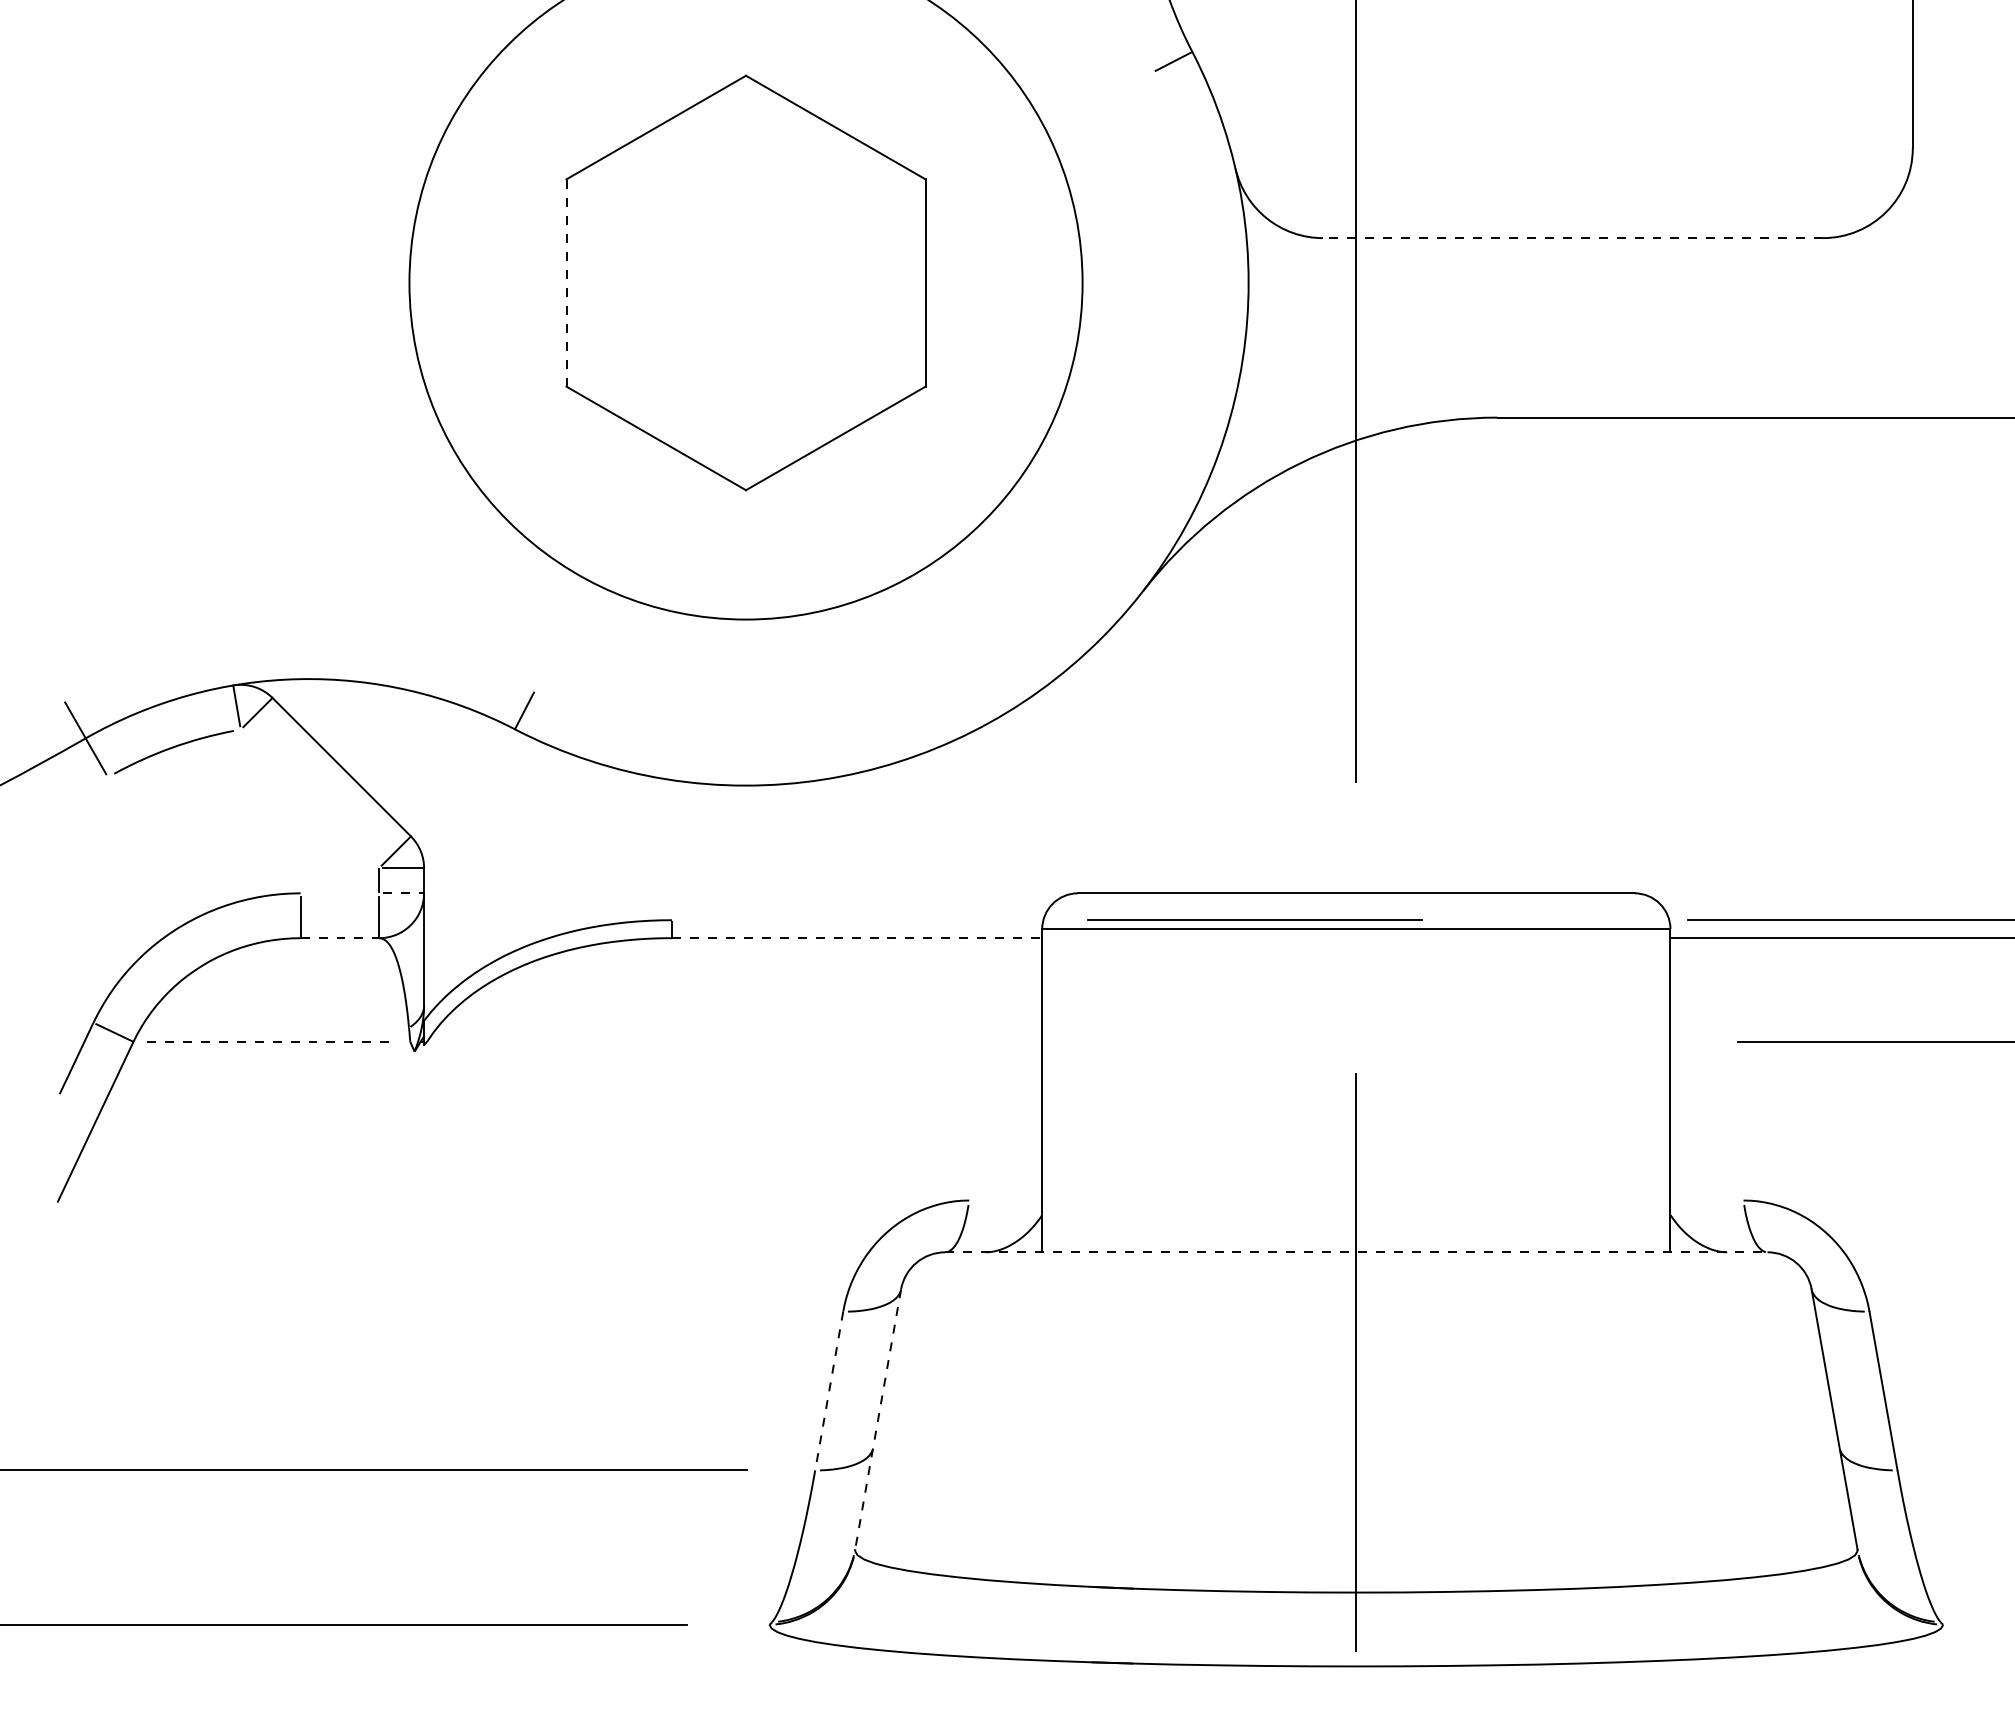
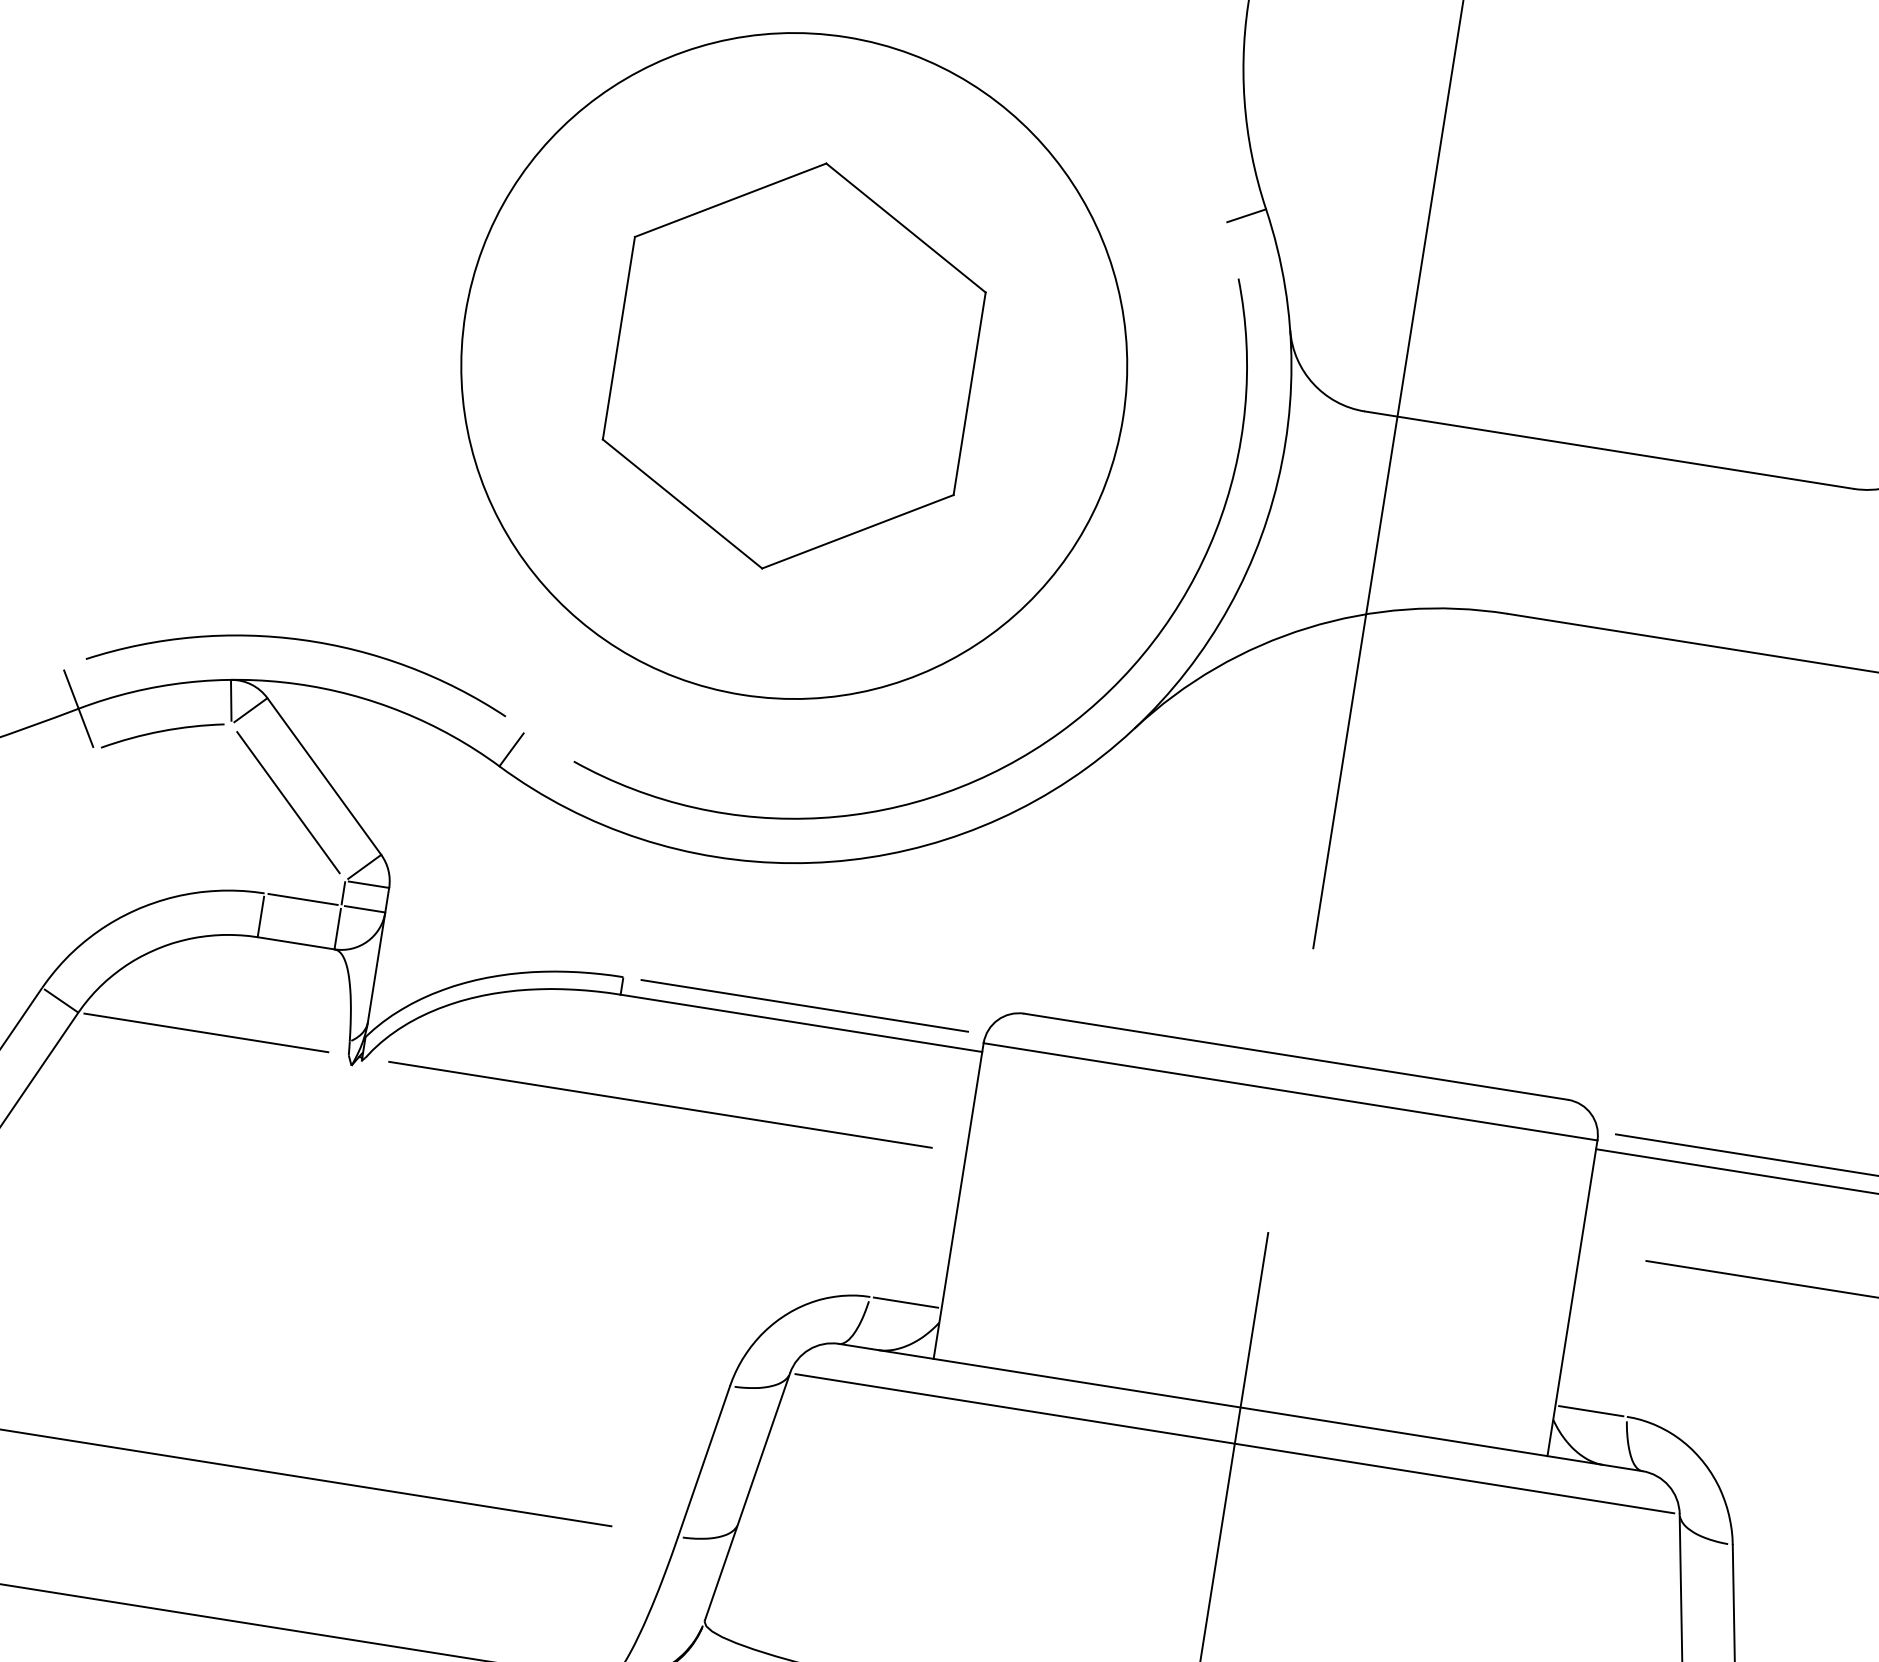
line: (1572, 238) -> (1608, 450), dashed -> solid
line: (566, 283) -> (618, 338), dashed -> solid
arc: (1080, 593) -> (1073, 721), added
arc: (299, 635) -> (303, 641), added
line: (309, 798) -> (288, 802), added
line: (339, 893) -> (302, 899), added
line: (403, 893) -> (365, 909), dashed -> solid
line: (1254, 919) -> (804, 1005), moved
line: (340, 938) -> (296, 943), dashed -> solid
line: (857, 938) -> (801, 1023), dashed -> solid
line: (264, 1041) -> (206, 1032), dashed -> solid
line: (728, 1041) -> (659, 1104), added
line: (1005, 1200) -> (905, 1302), added
line: (1706, 1200) -> (1590, 1411), added
line: (1356, 1252) -> (1240, 1407), dashed -> solid
line: (1356, 1289) -> (1234, 1443), added
line: (829, 1391) -> (704, 1461), dashed -> solid
line: (878, 1419) -> (747, 1496), dashed -> solid

